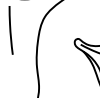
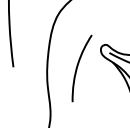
curve: (58, 55) -> (77, 68), added

